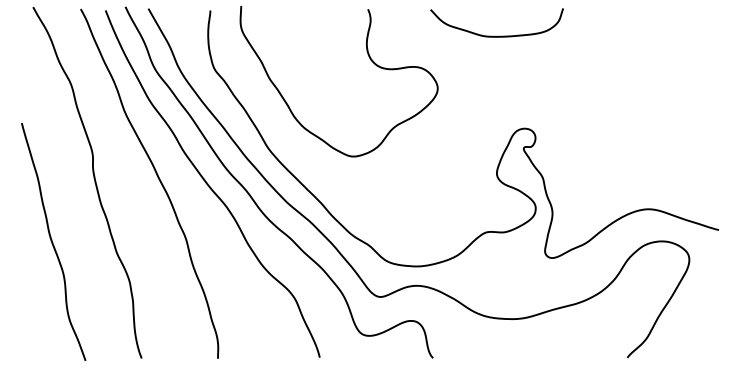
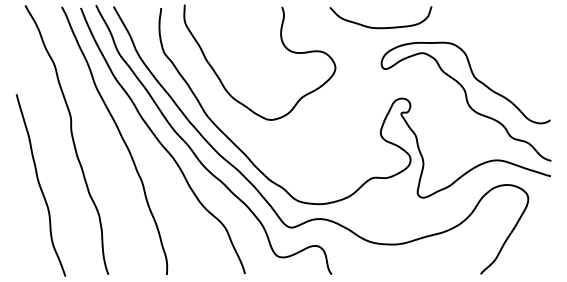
curve: (608, 132) -> (466, 101), added

